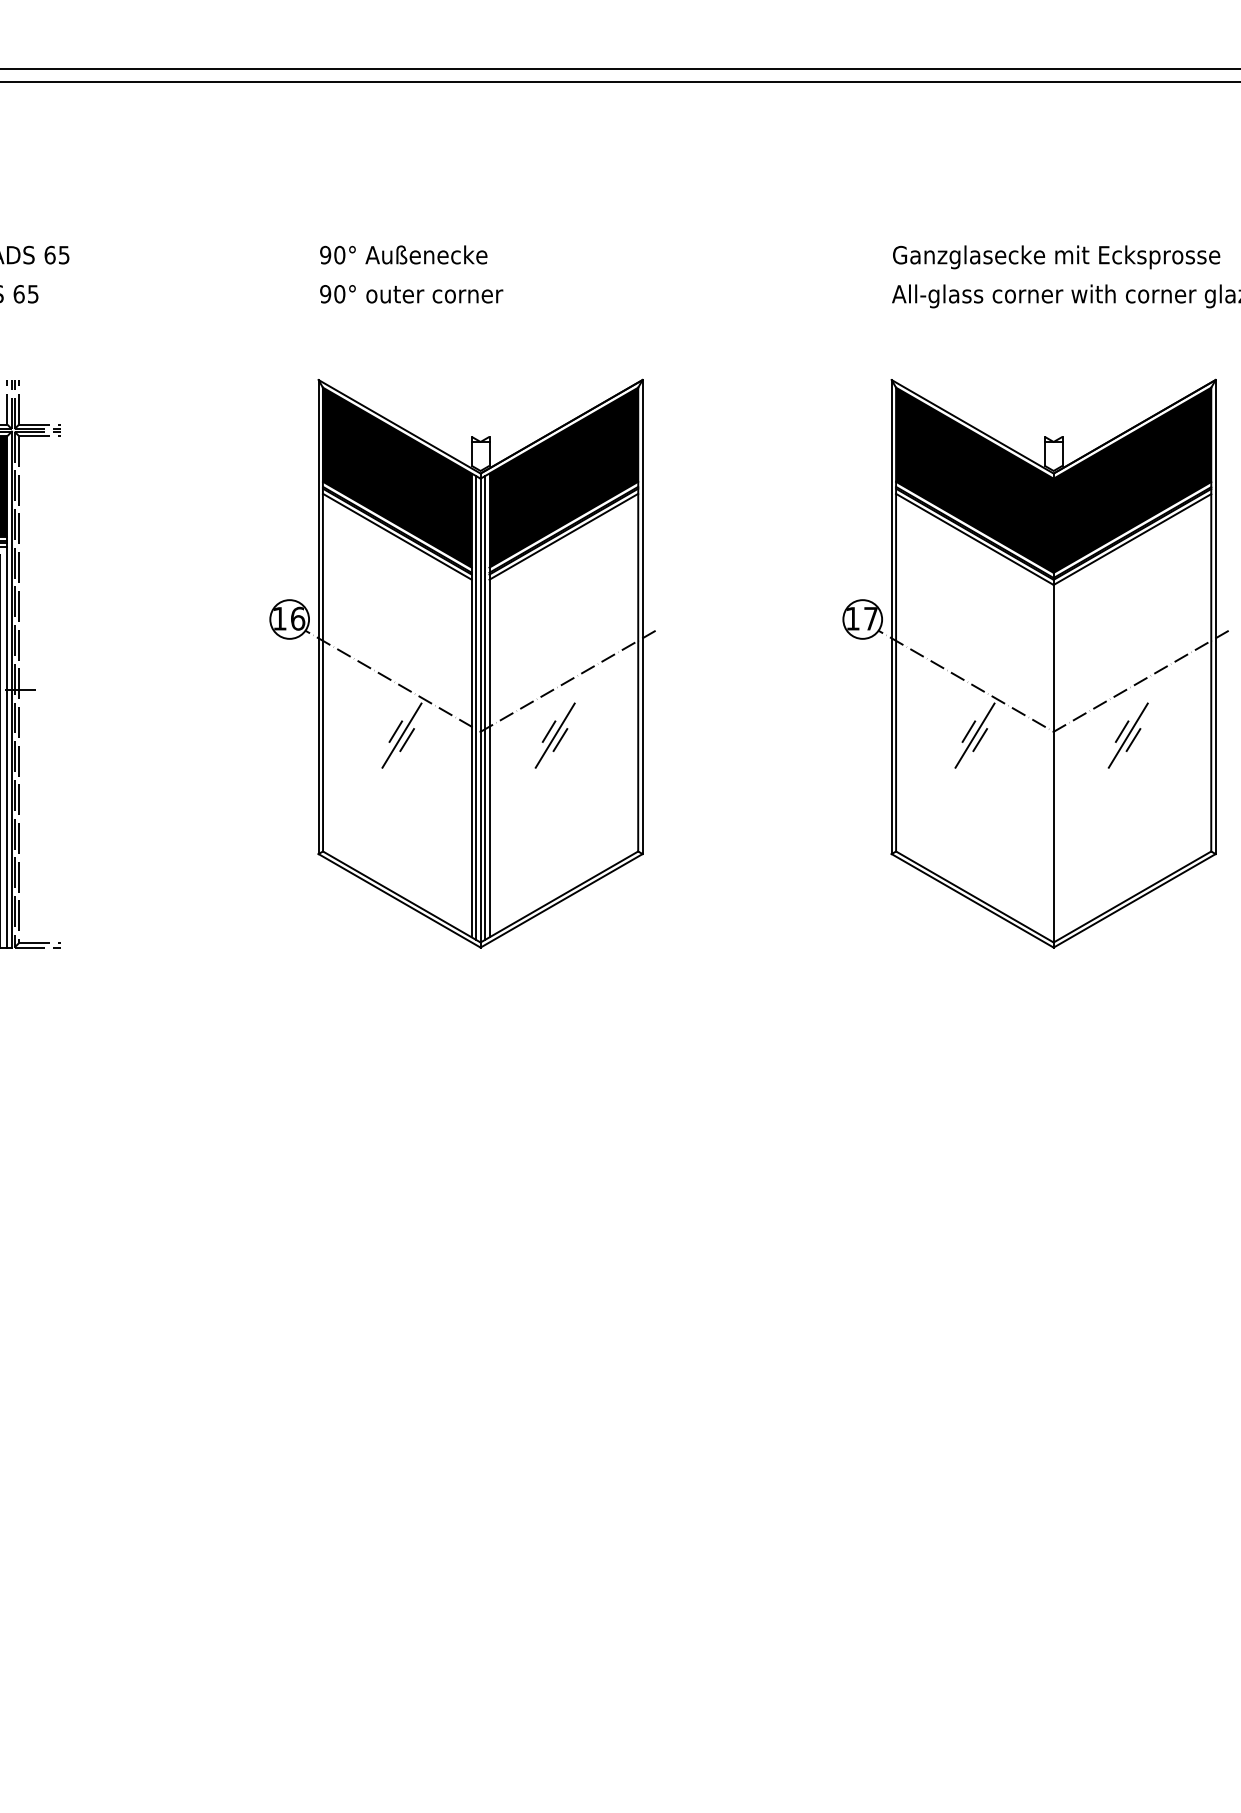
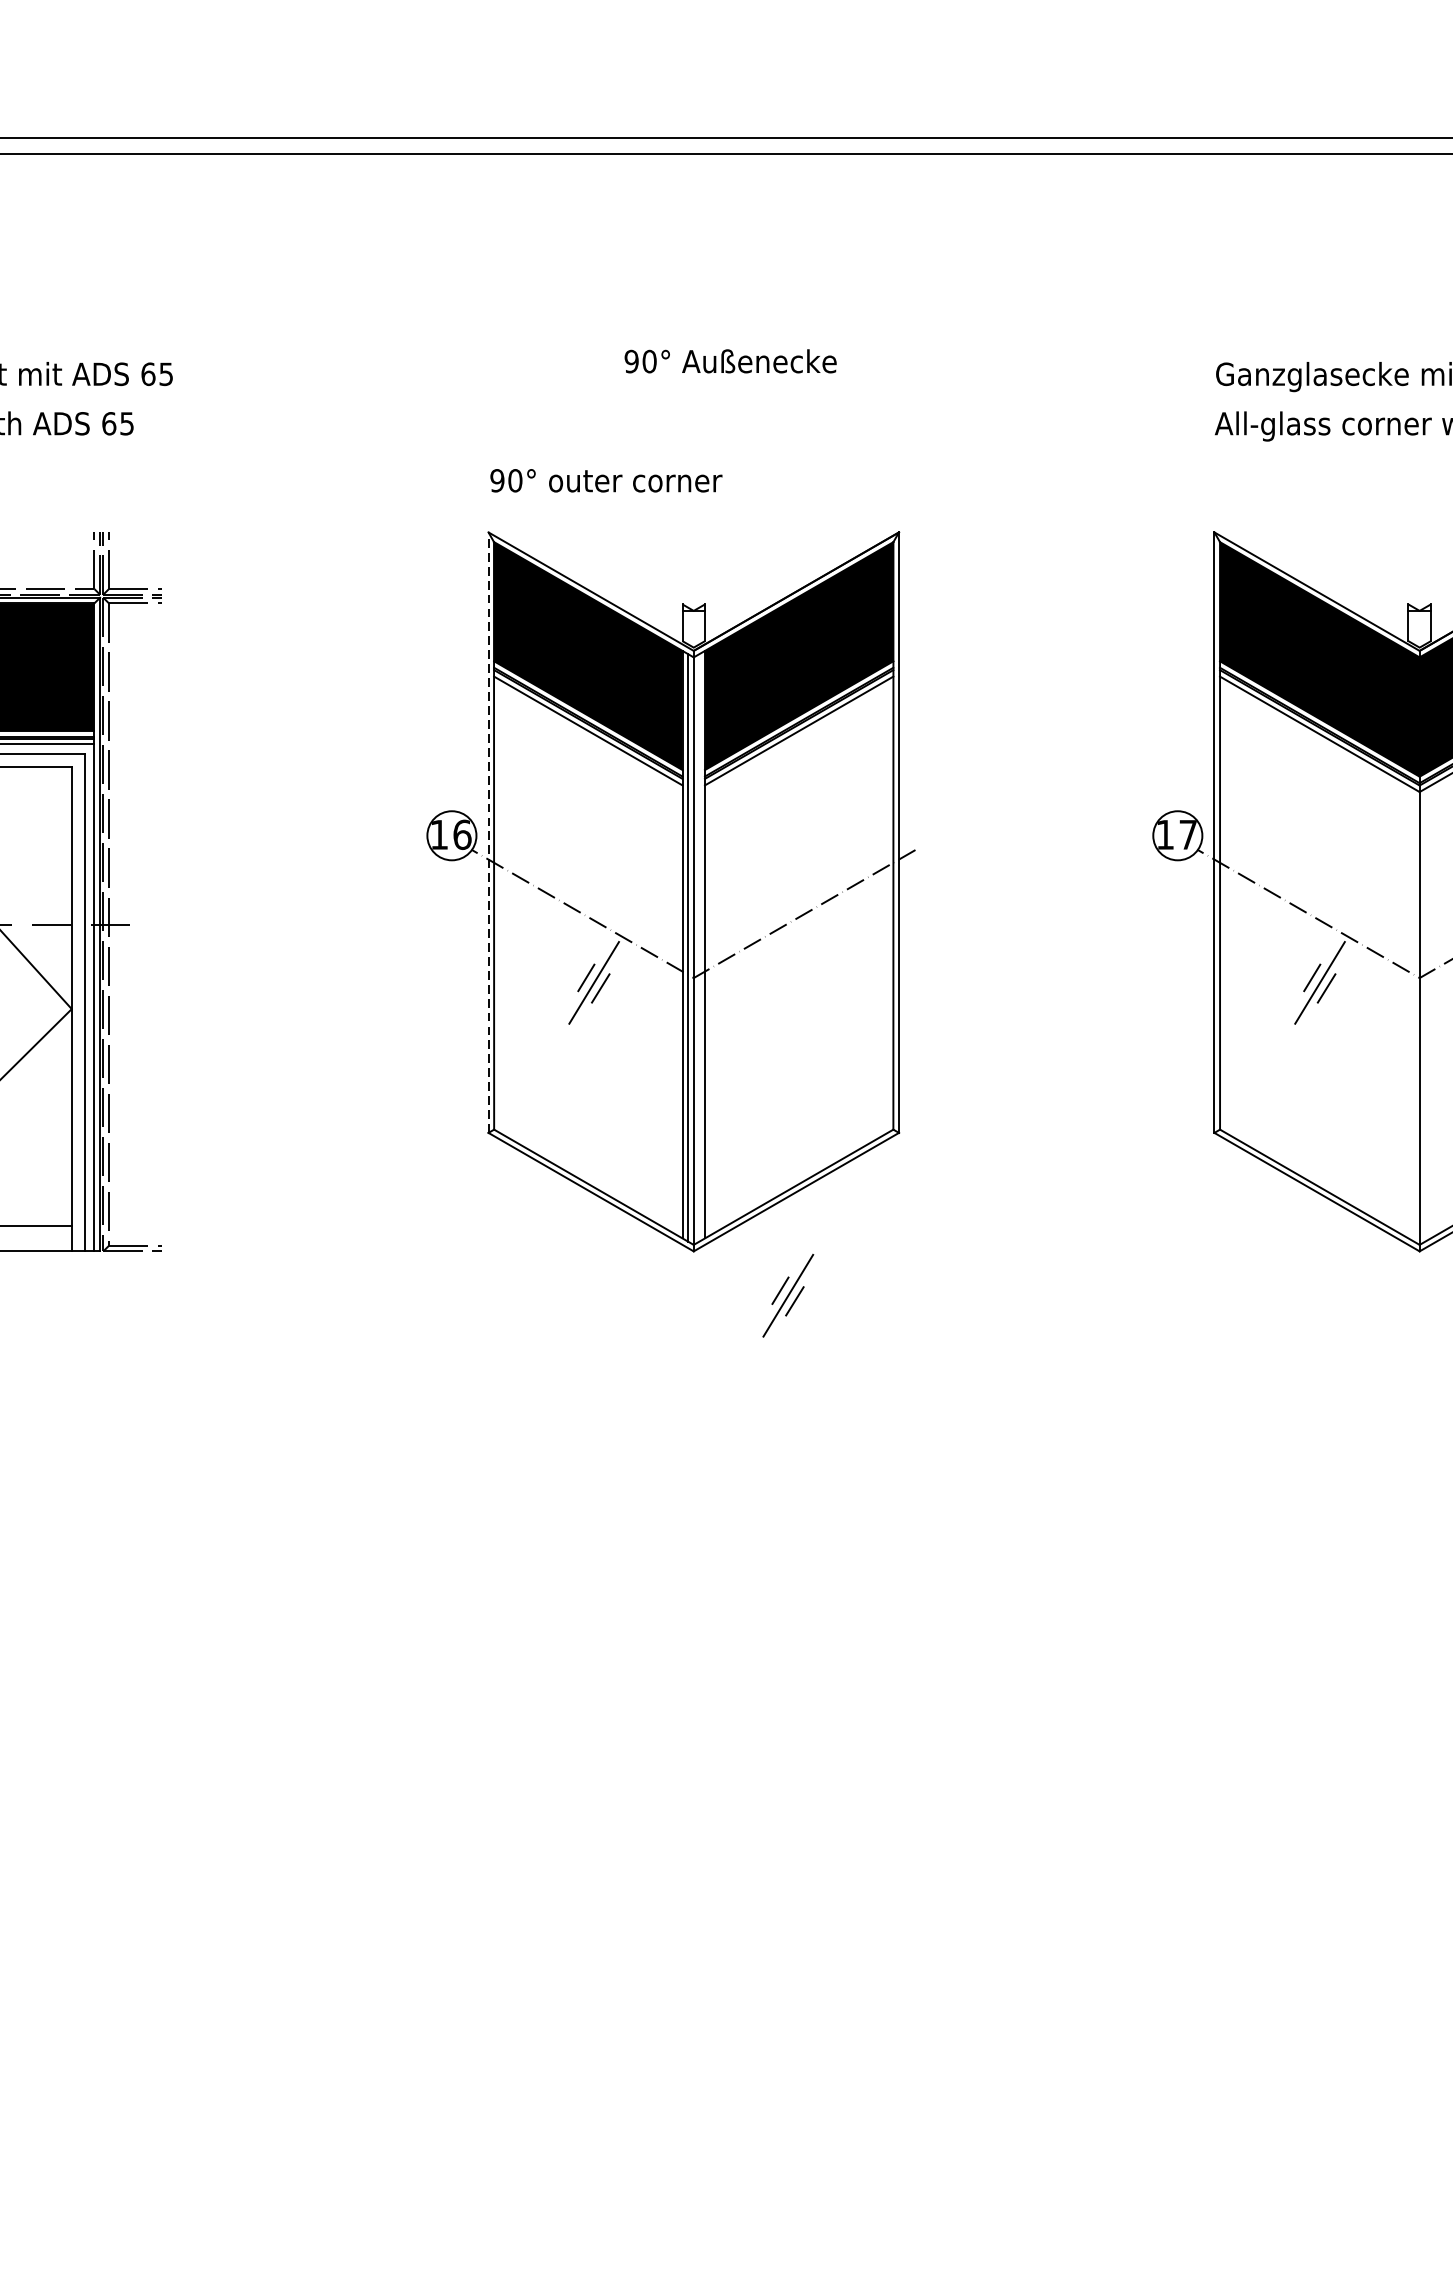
text: (403, 254) -> (730, 360), moved
text: (411, 294) -> (606, 481), moved
line: (318, 616) -> (488, 831), solid -> dashed
line: (485, 707) -> (699, 947), removed
part: (554, 735) -> (787, 1295), moved

